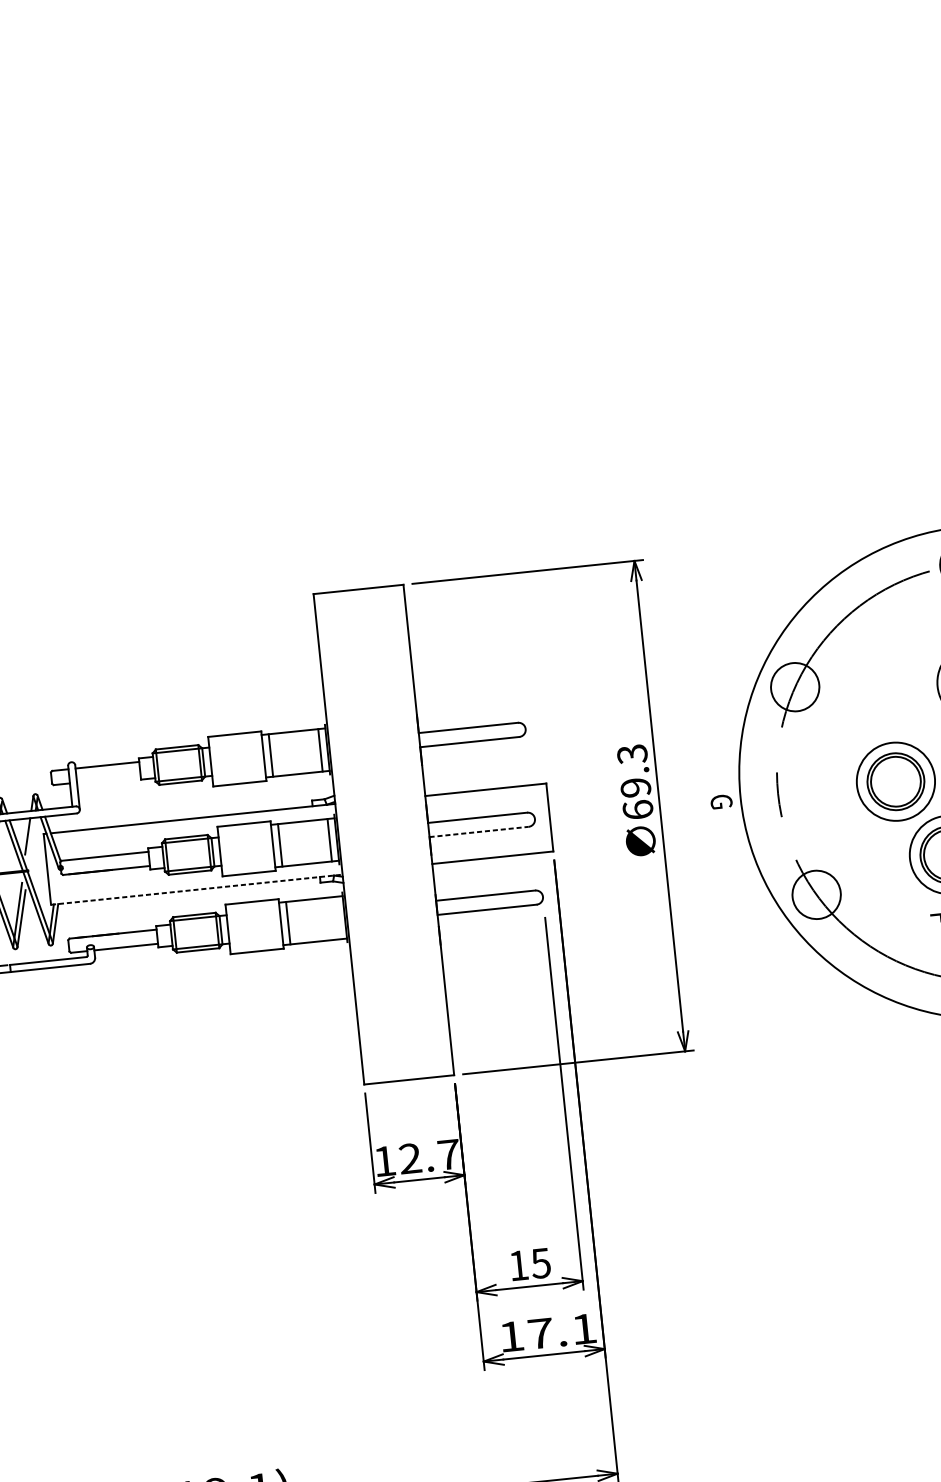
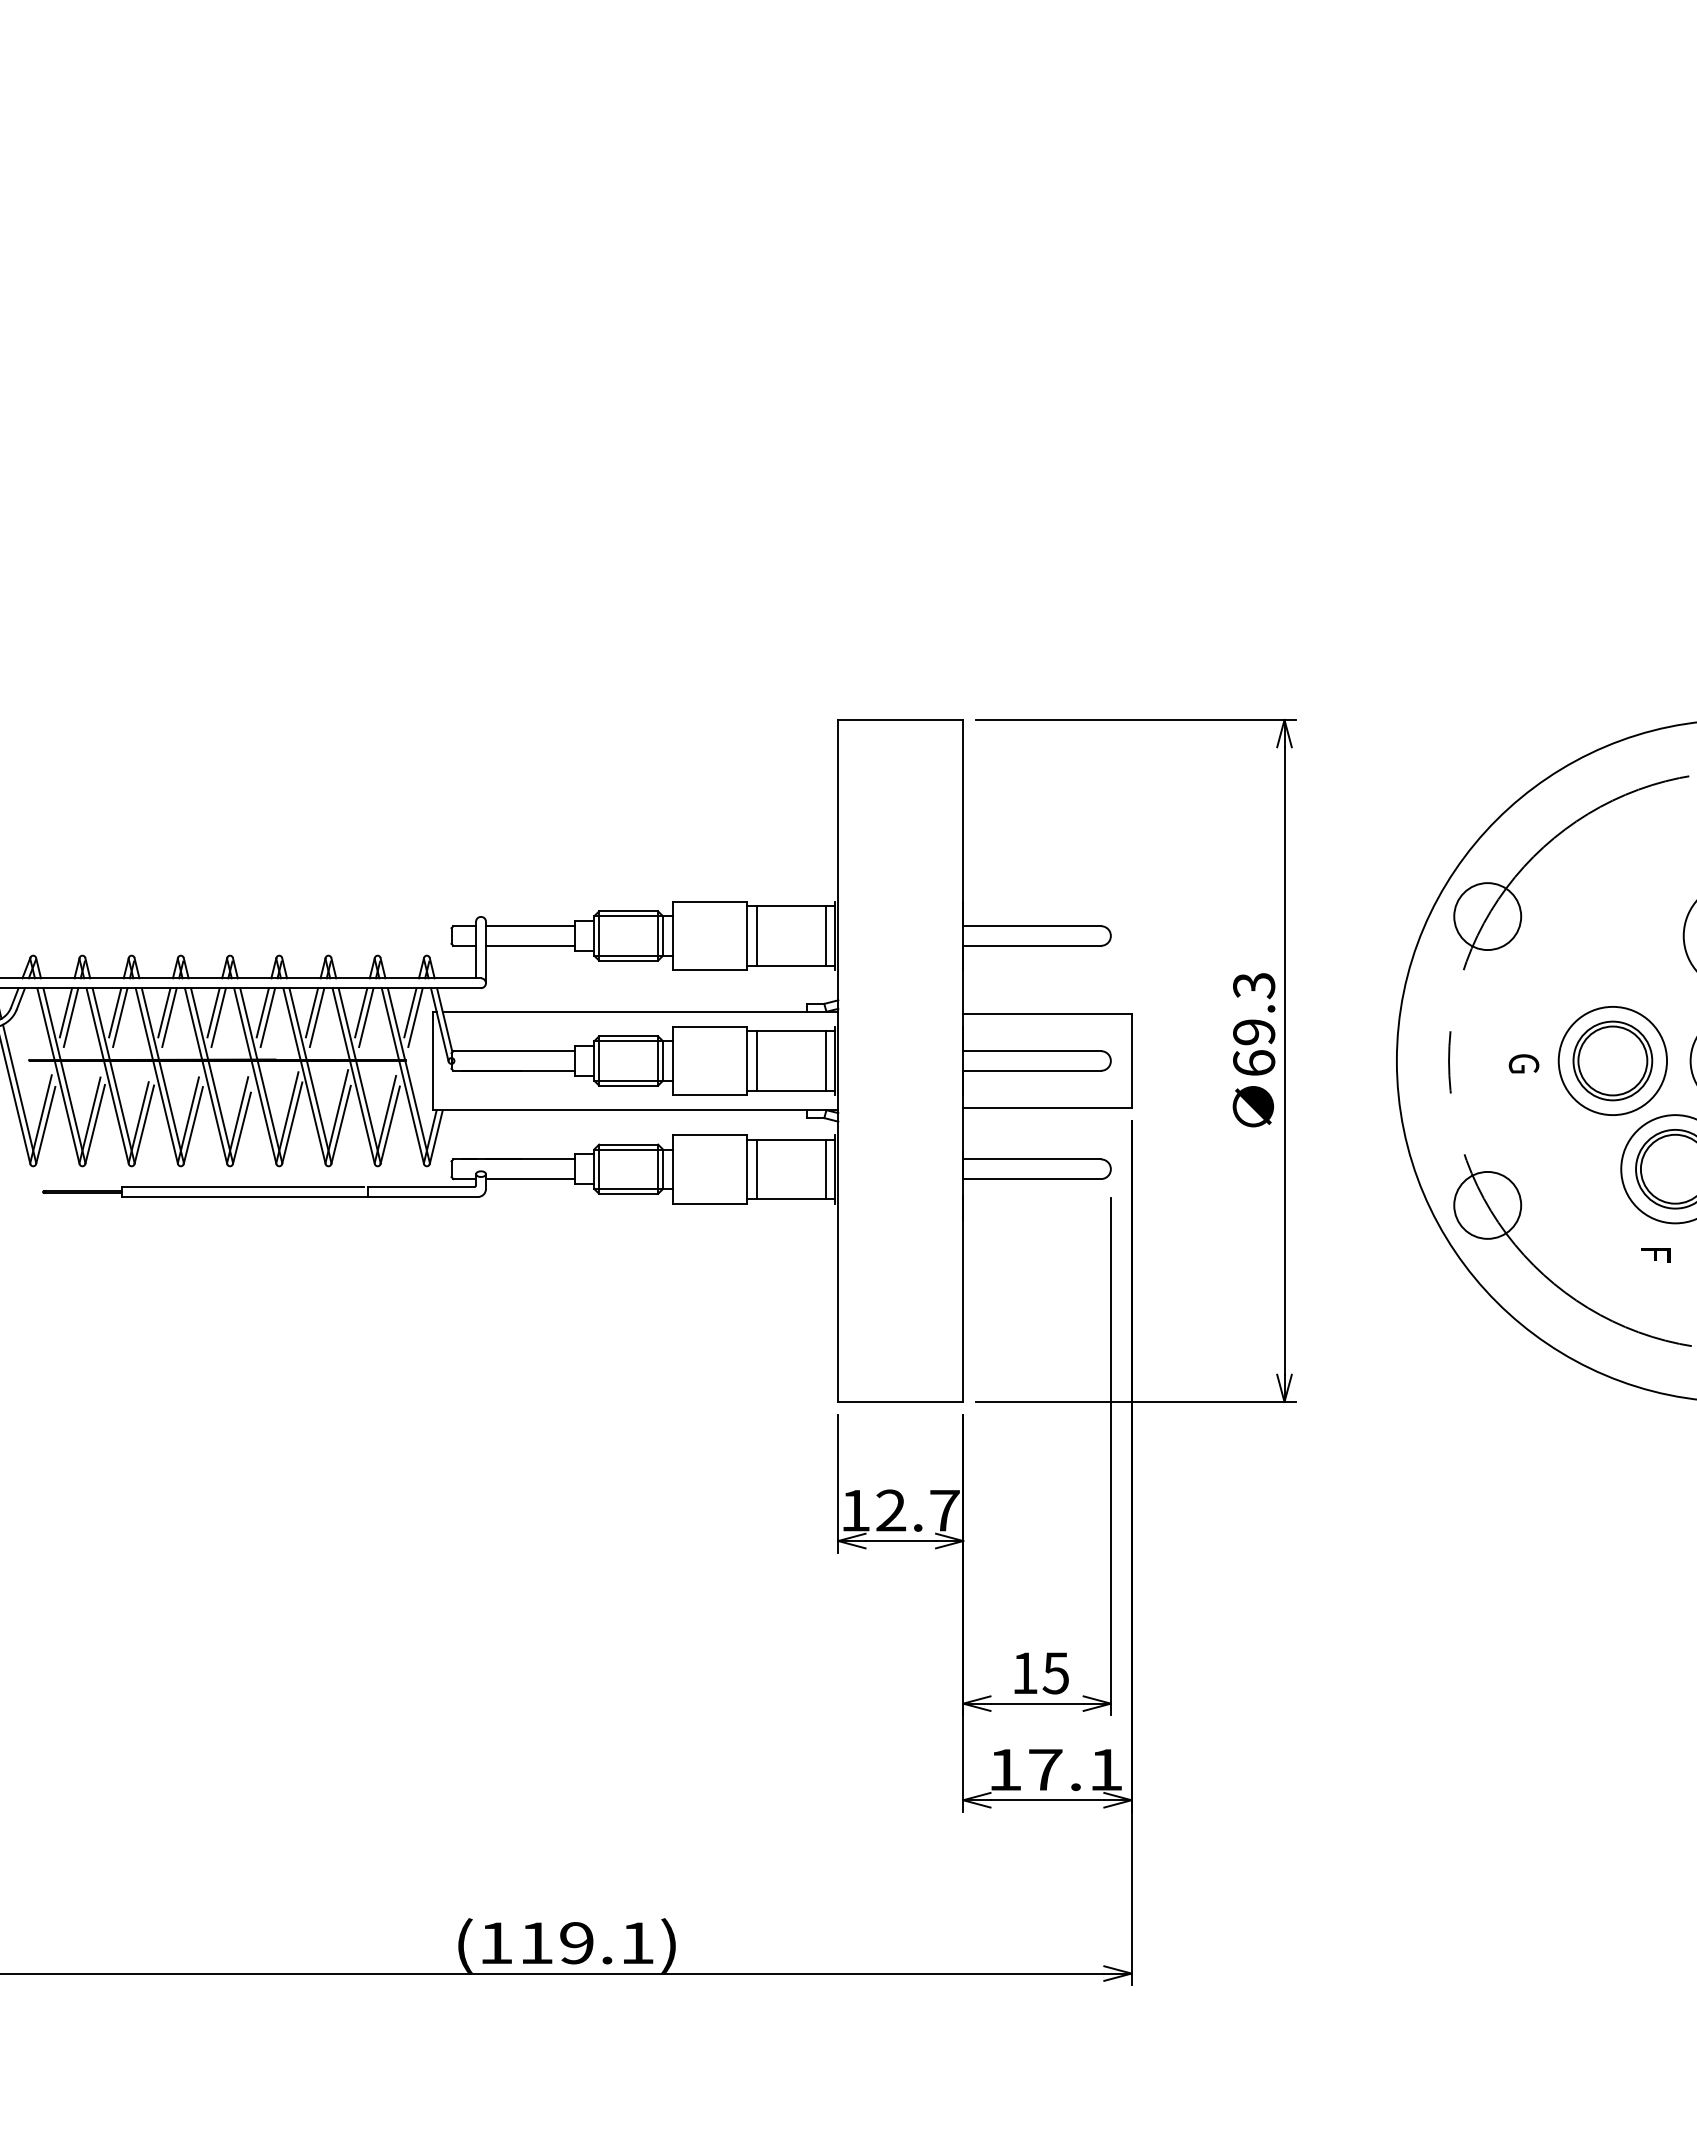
line: (108, 779) -> (529, 945), added
text: (721, 801) -> (1523, 1063), moved
line: (479, 831) -> (1032, 1070), dashed -> solid
line: (31, 839) -> (415, 1017), added
line: (196, 889) -> (635, 1110), dashed -> solid
line: (337, 917) -> (825, 1168), added

